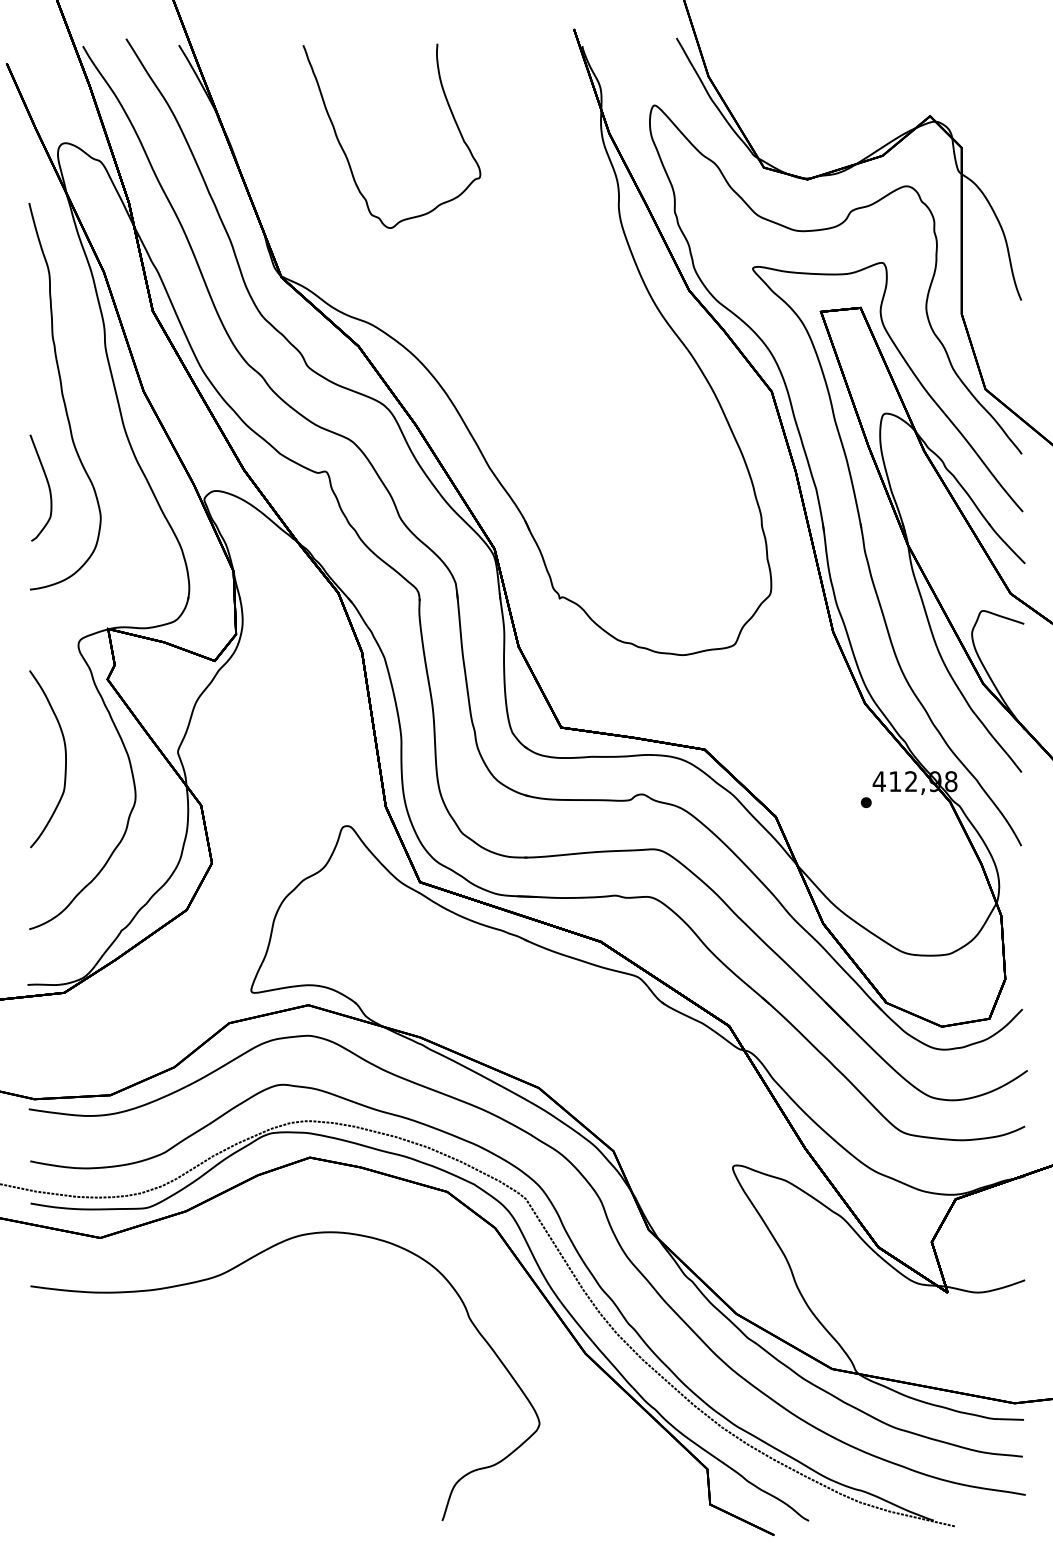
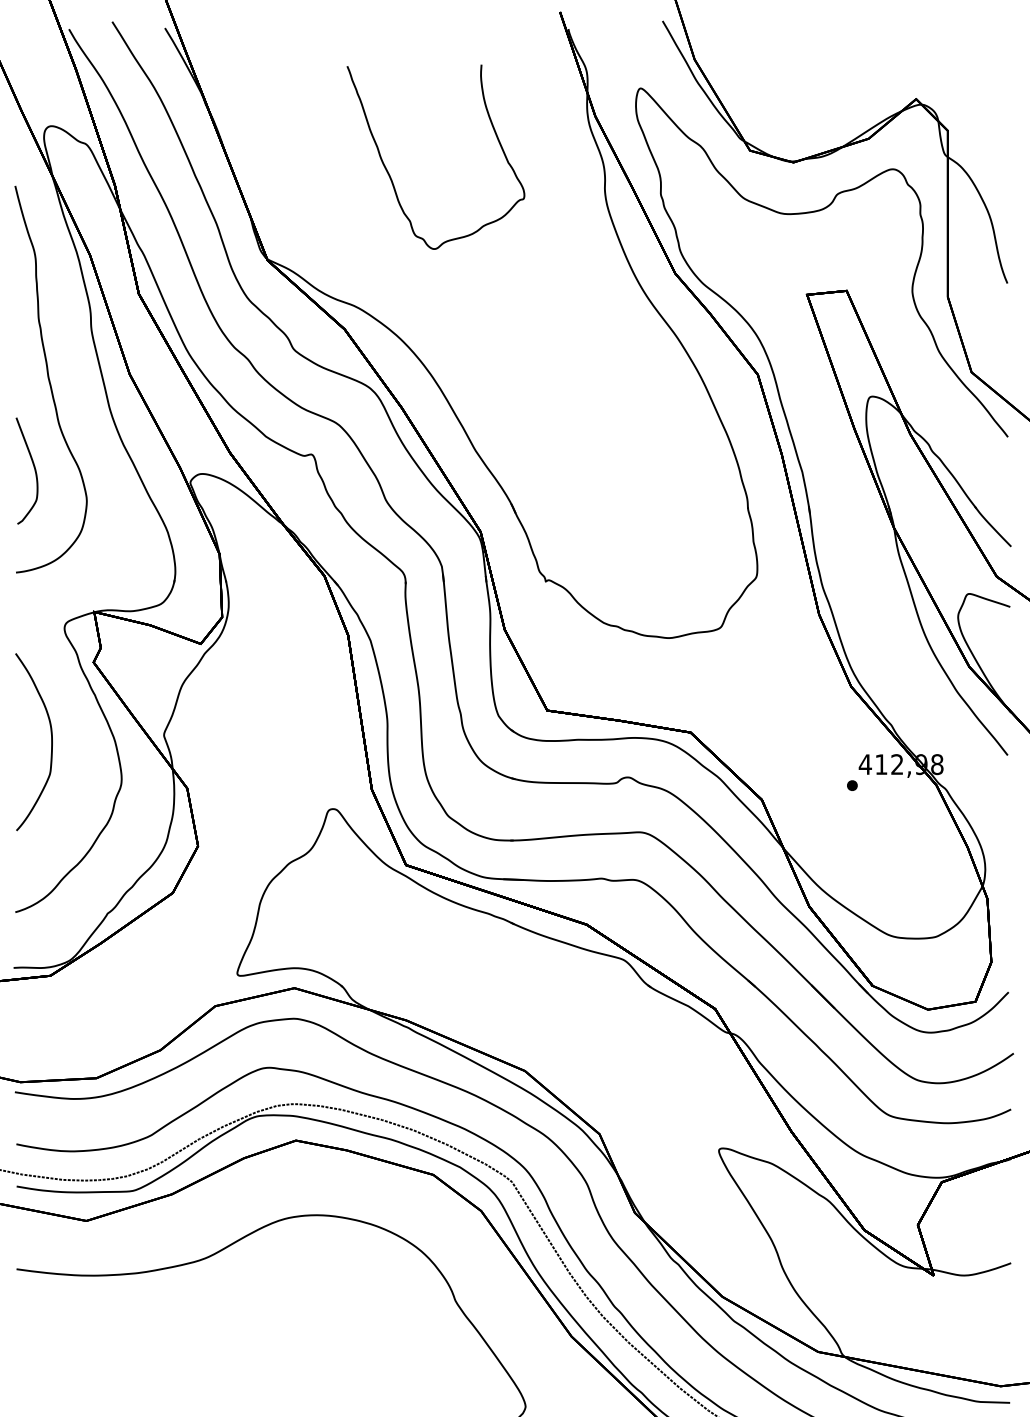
part: (347, 156) -> (391, 177), moved
part: (868, 560) -> (854, 543), removed

